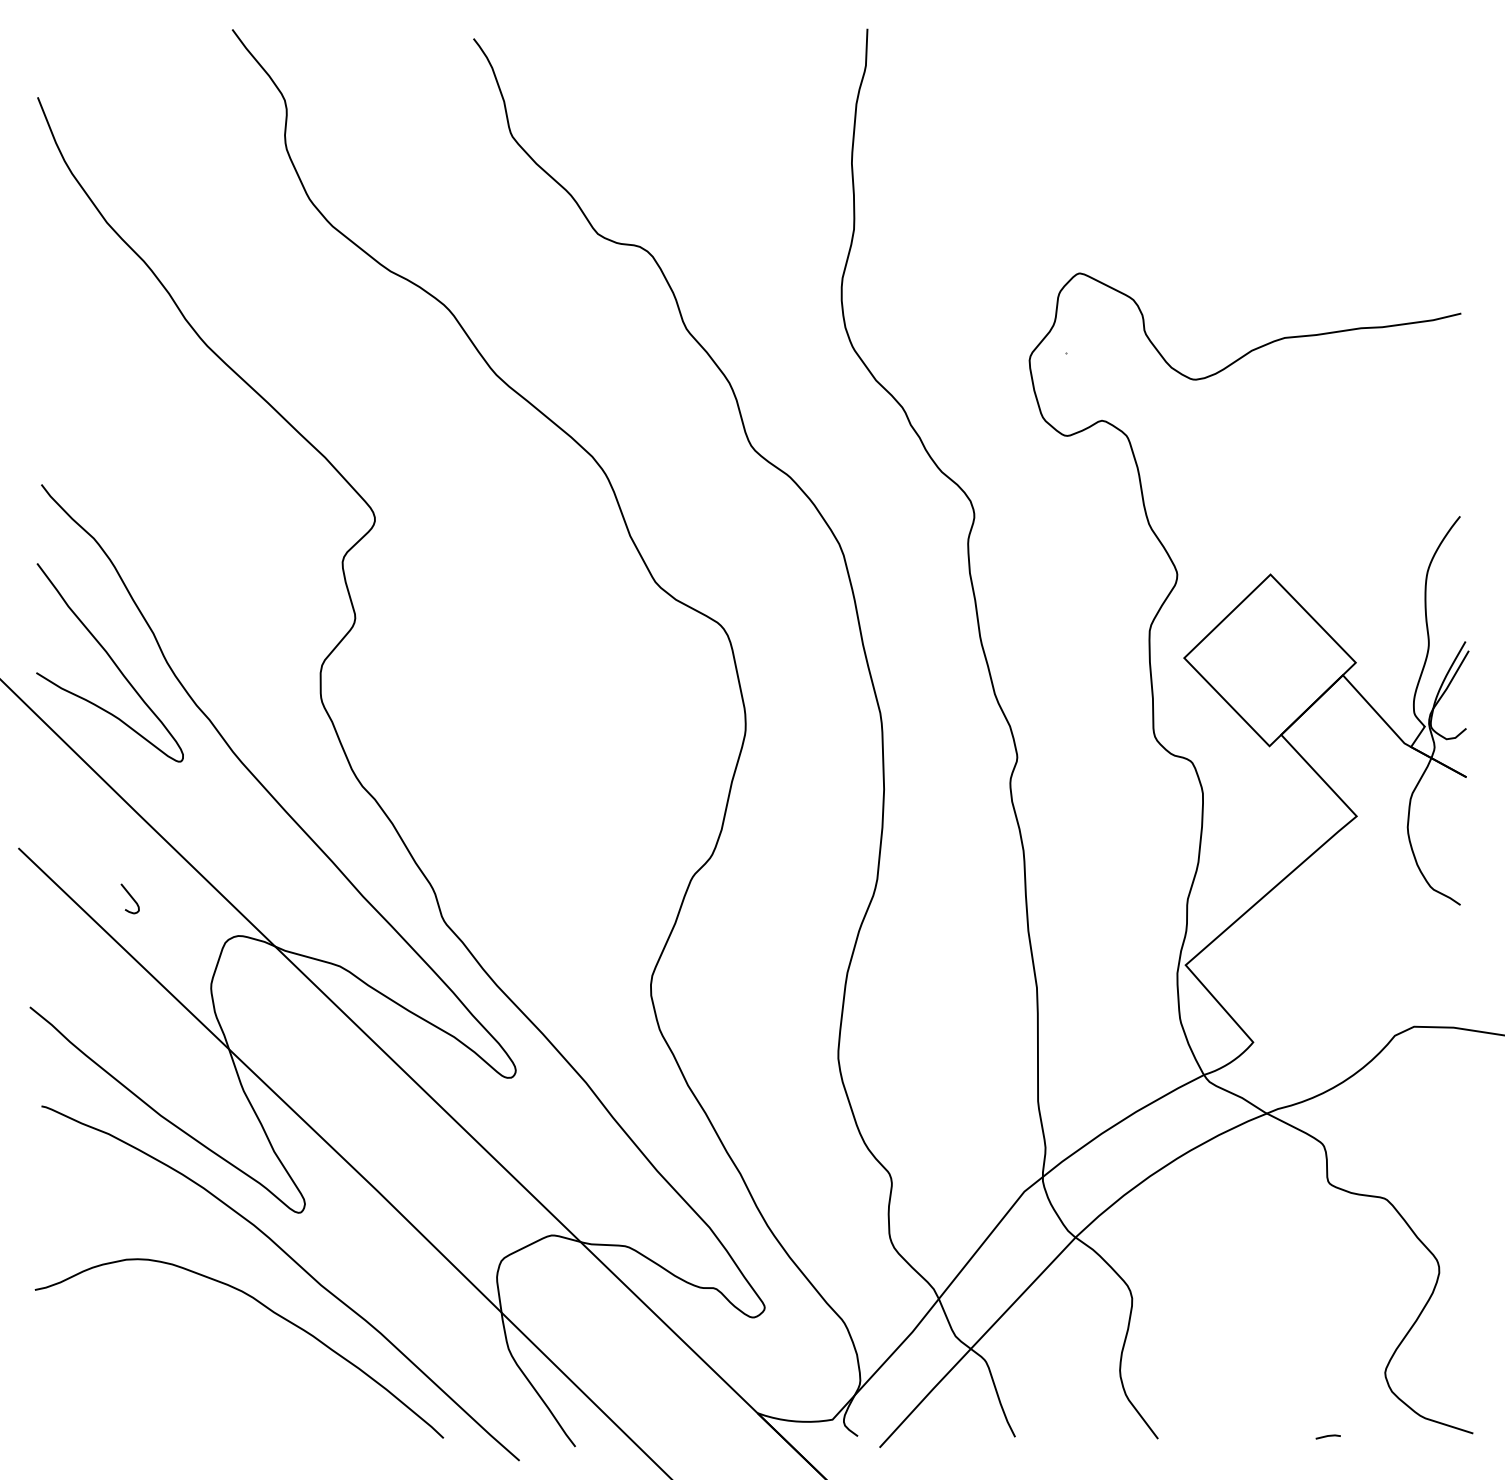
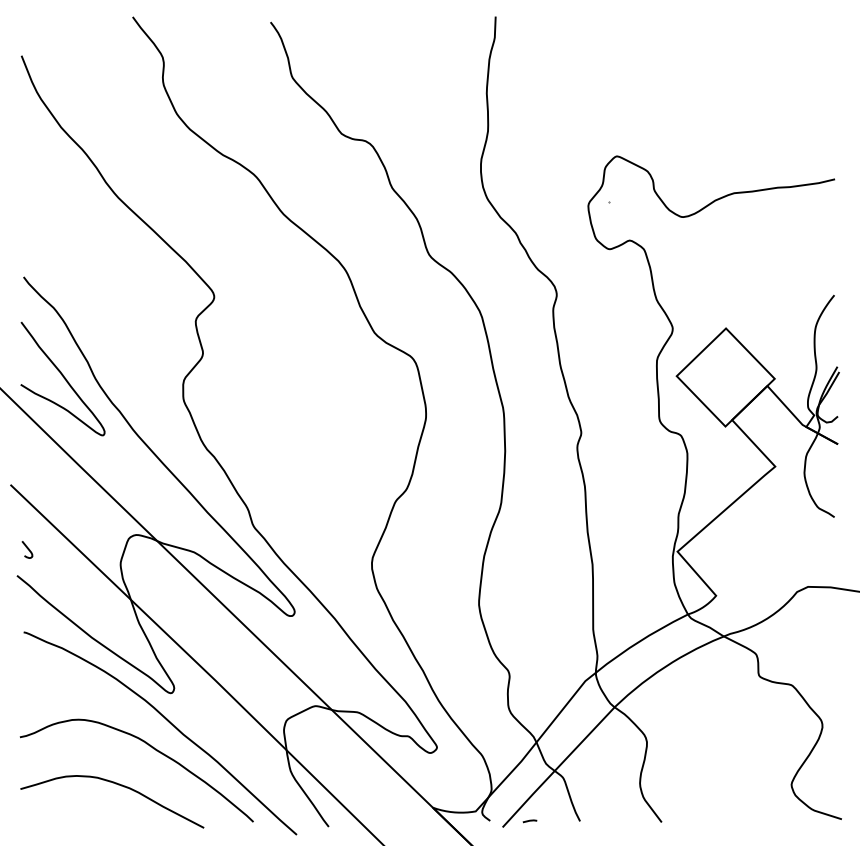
curve: (130, 898) -> (27, 549), moved
curve: (207, 1374) -> (118, 785), added
line: (1327, 1437) -> (529, 821), moved

